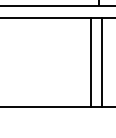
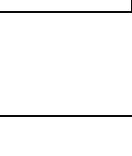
line: (90, 62) -> (92, 64), removed
line: (101, 62) -> (105, 64), removed

